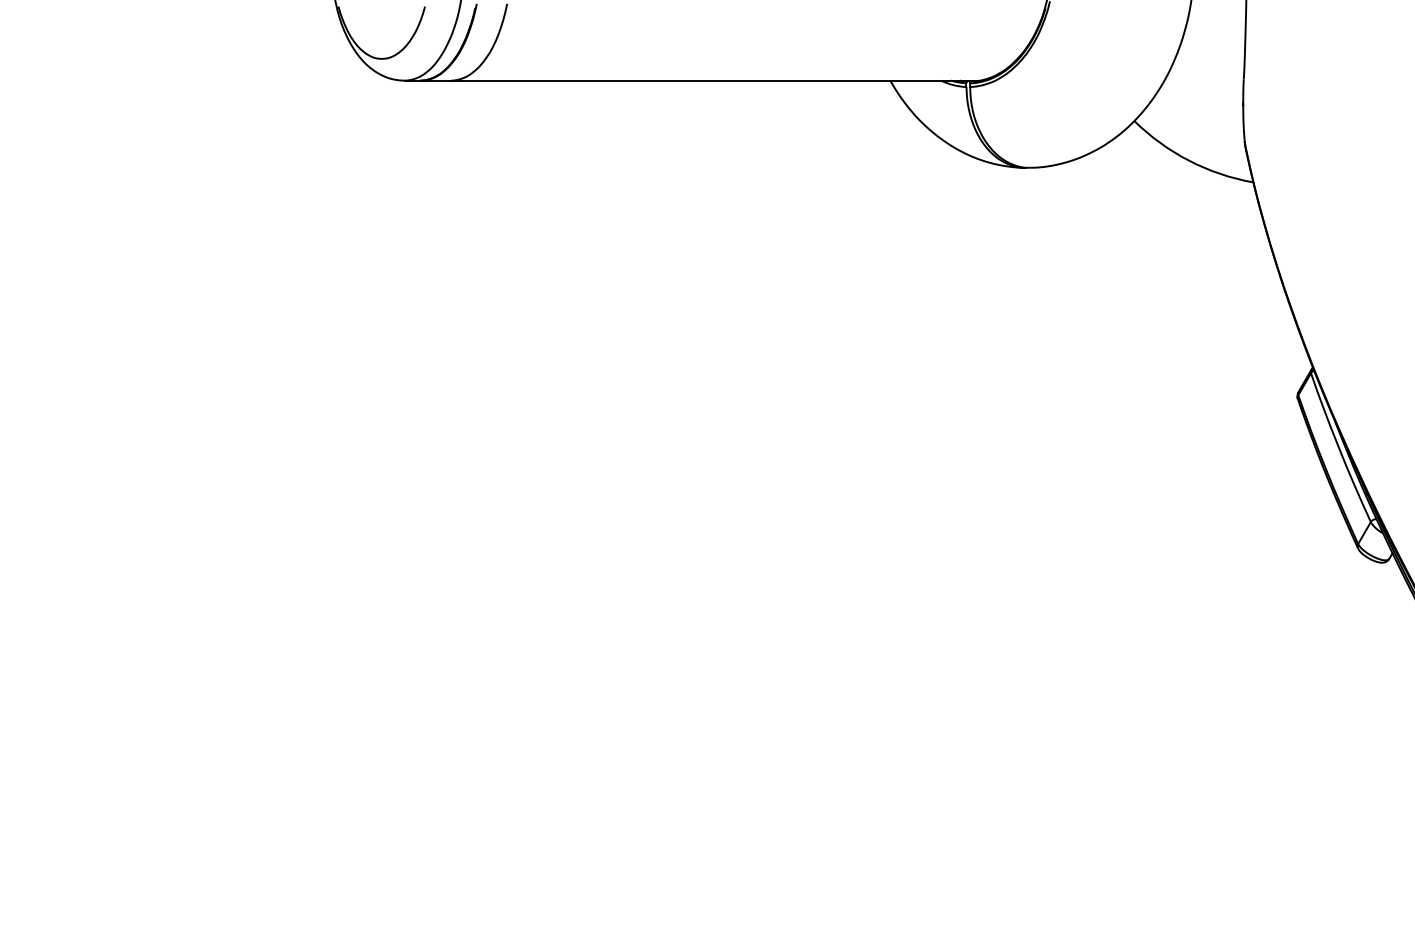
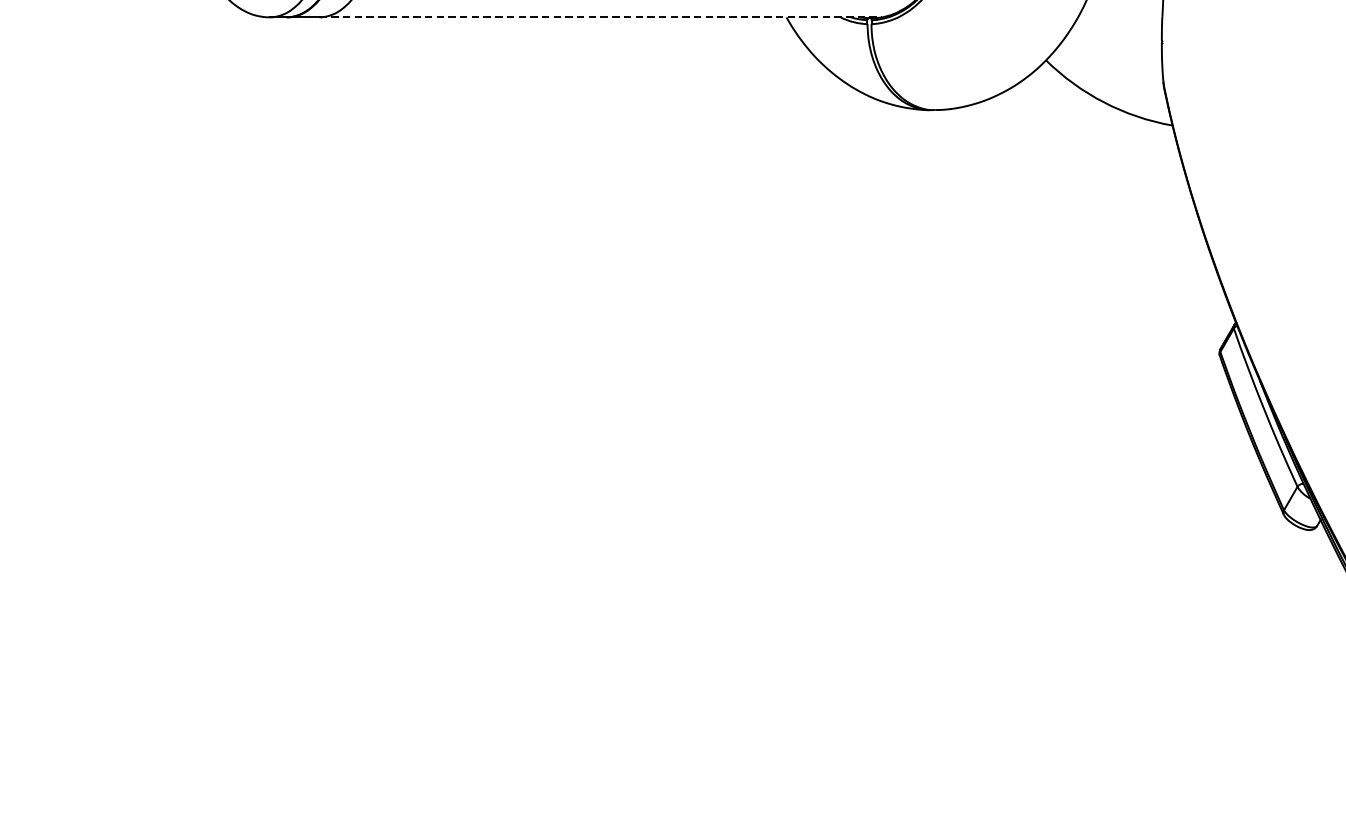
line: (716, 80) -> (601, 17), solid -> dashed

